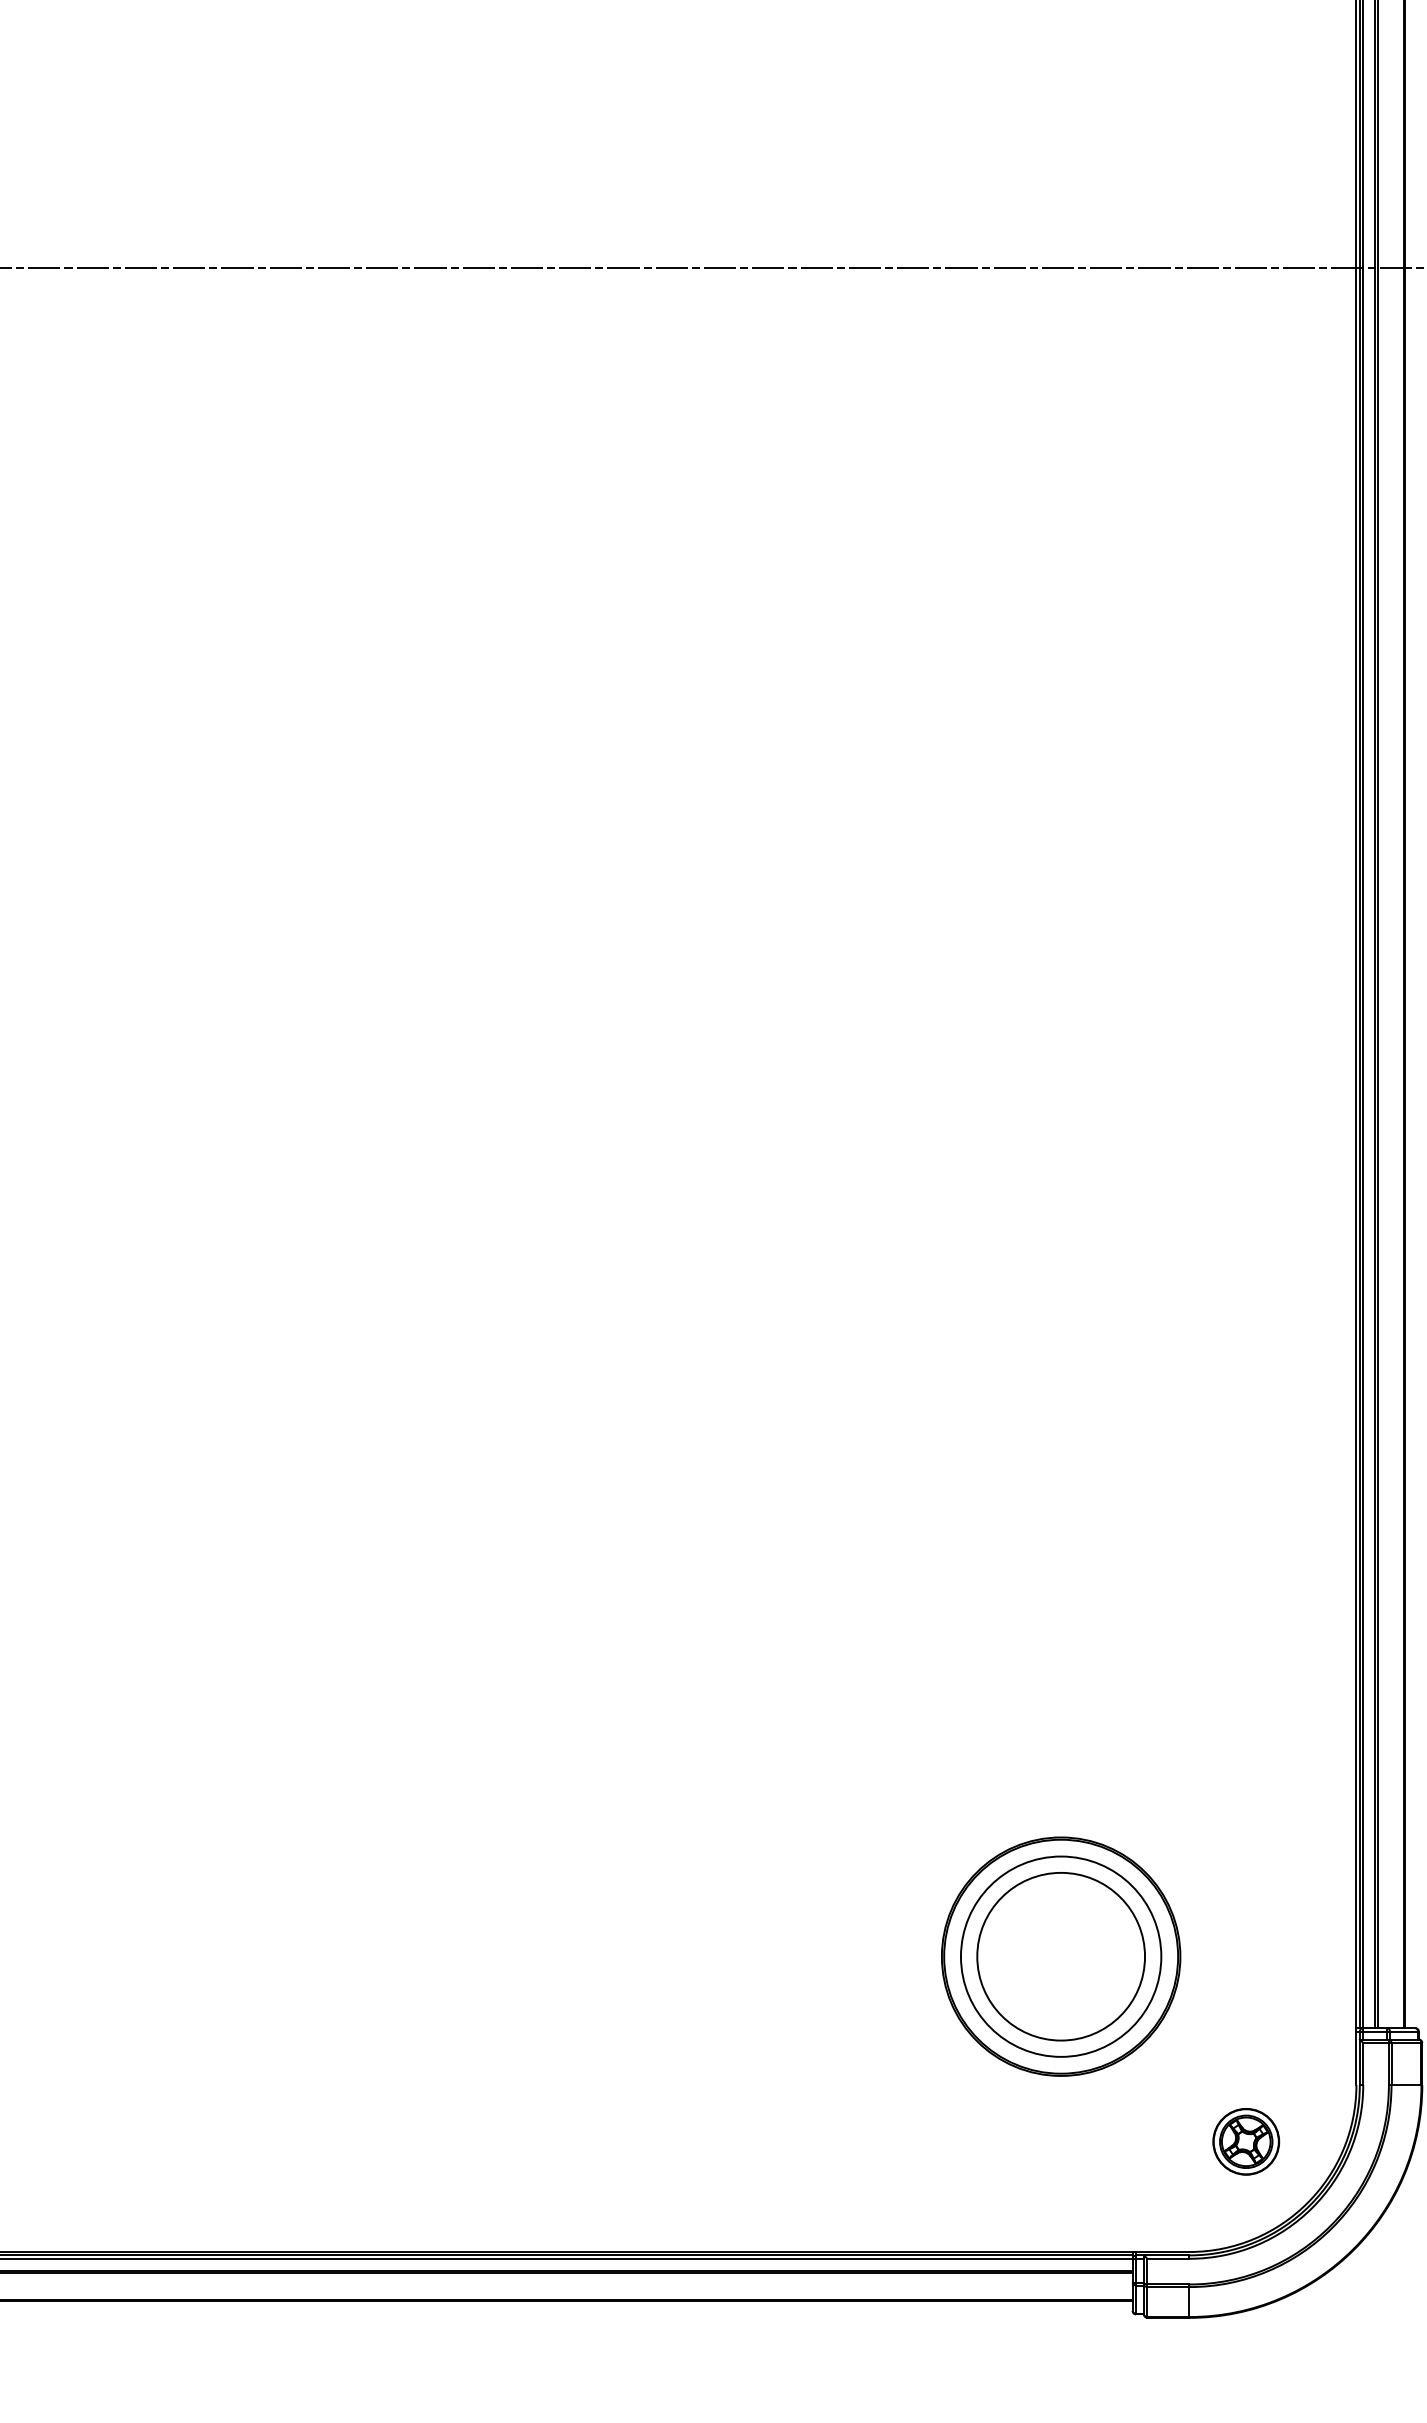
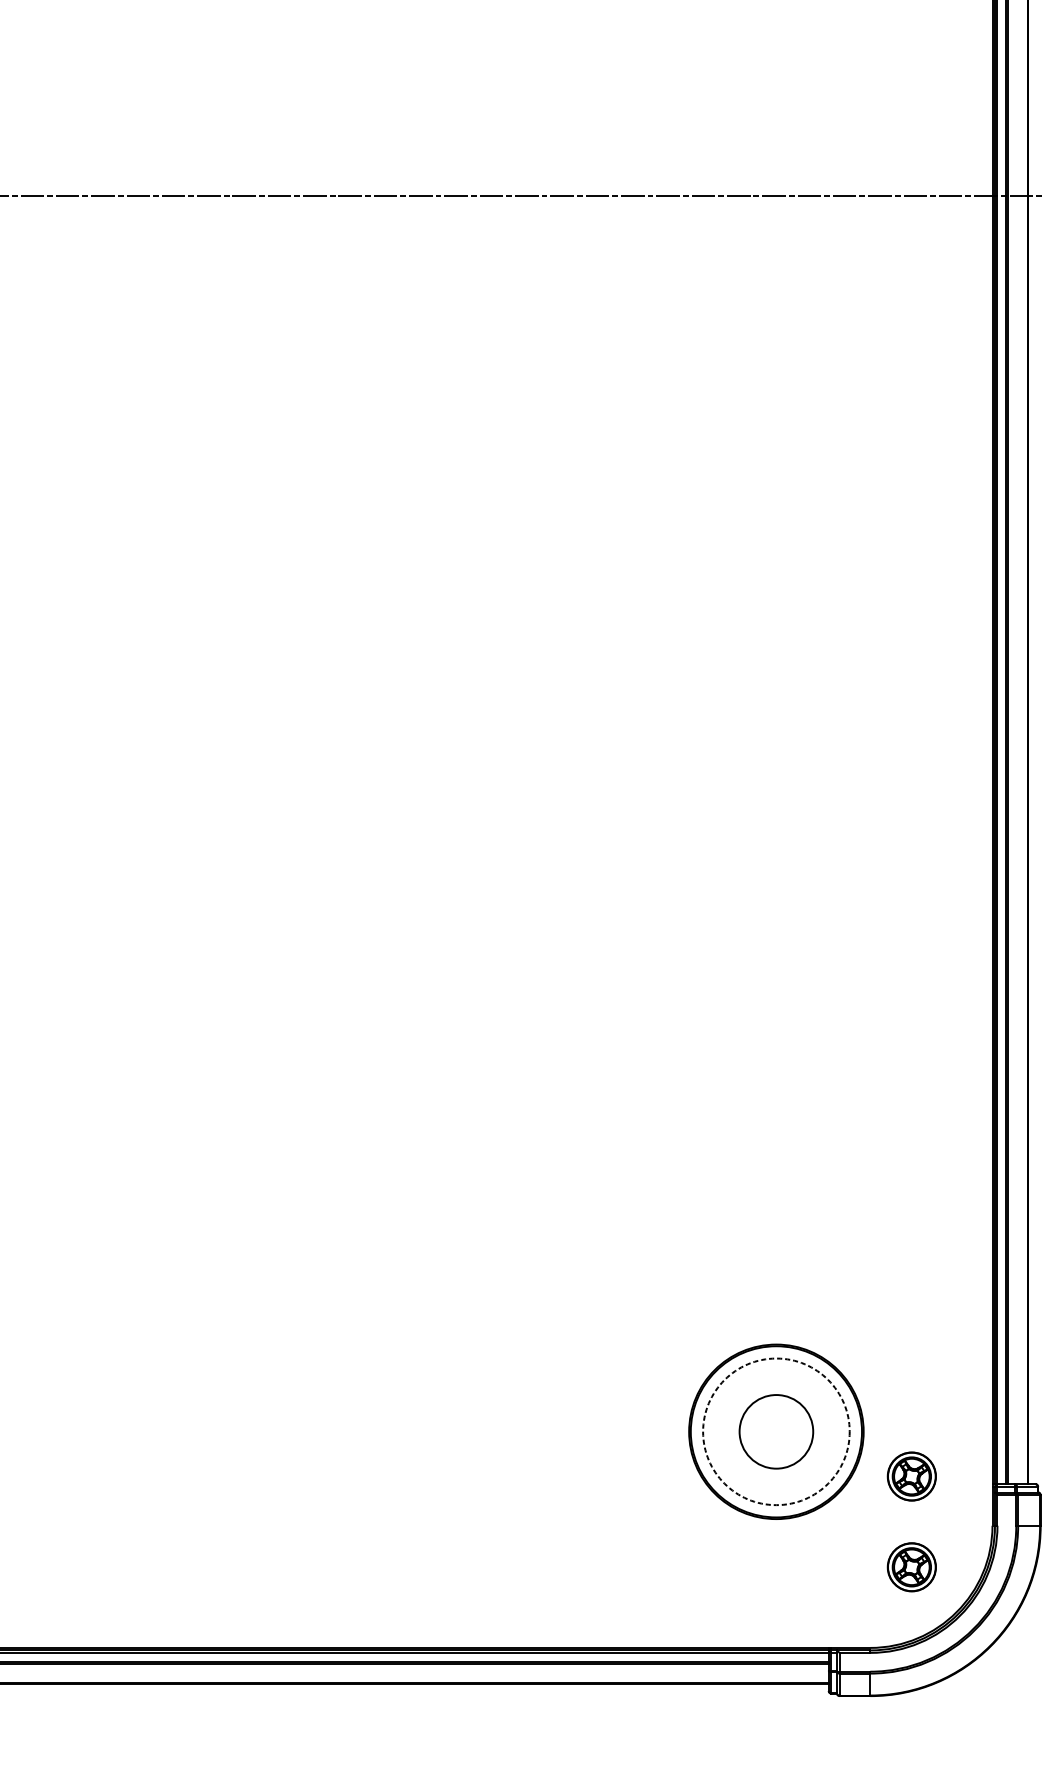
circle: (1060, 1956) -> (775, 1431), solid -> dashed
circle: (1061, 1956) -> (776, 1431), size x0.6
part: (1246, 2017) -> (912, 1476), added

